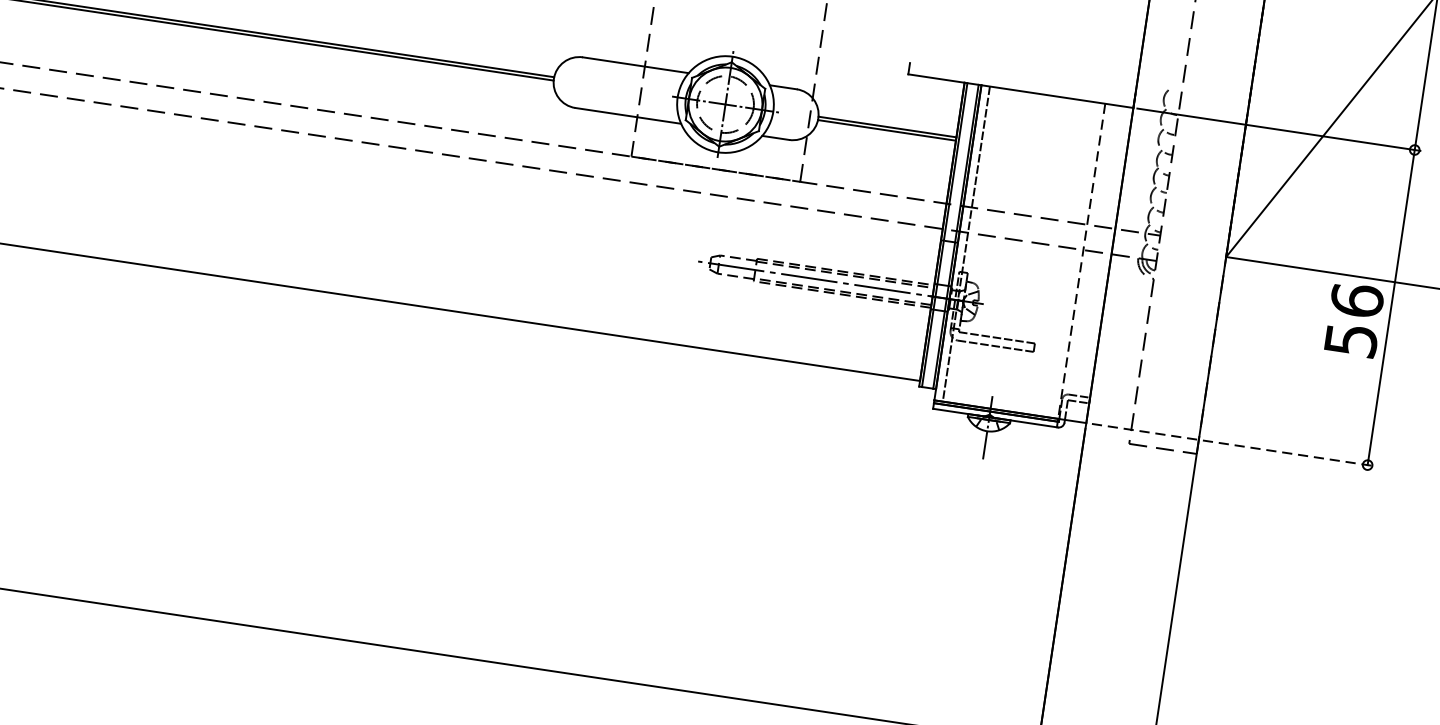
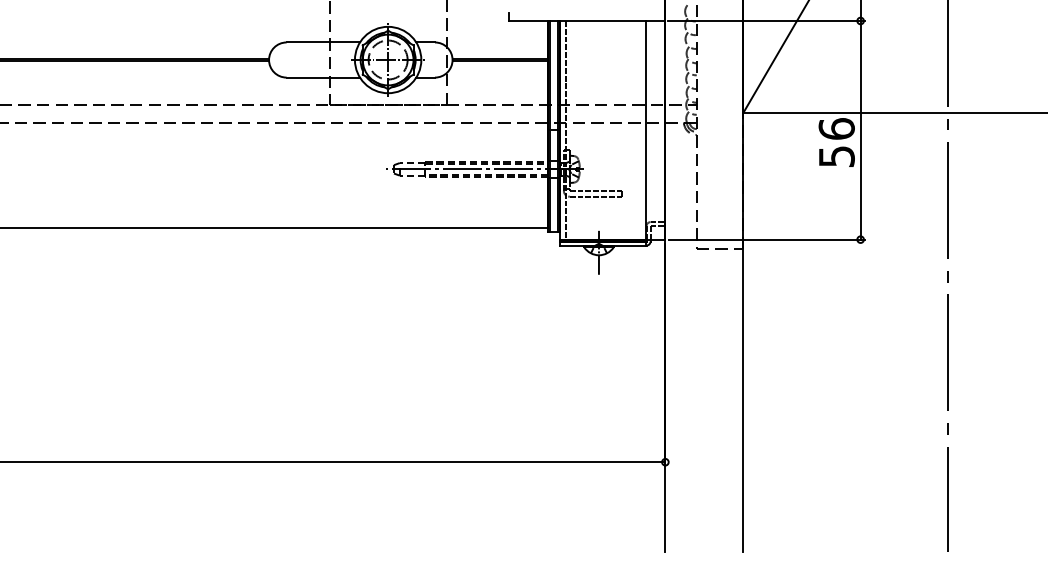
line: (1081, 261) -> (645, 130), dashed -> solid
line: (1232, 444) -> (766, 239), dashed -> solid

